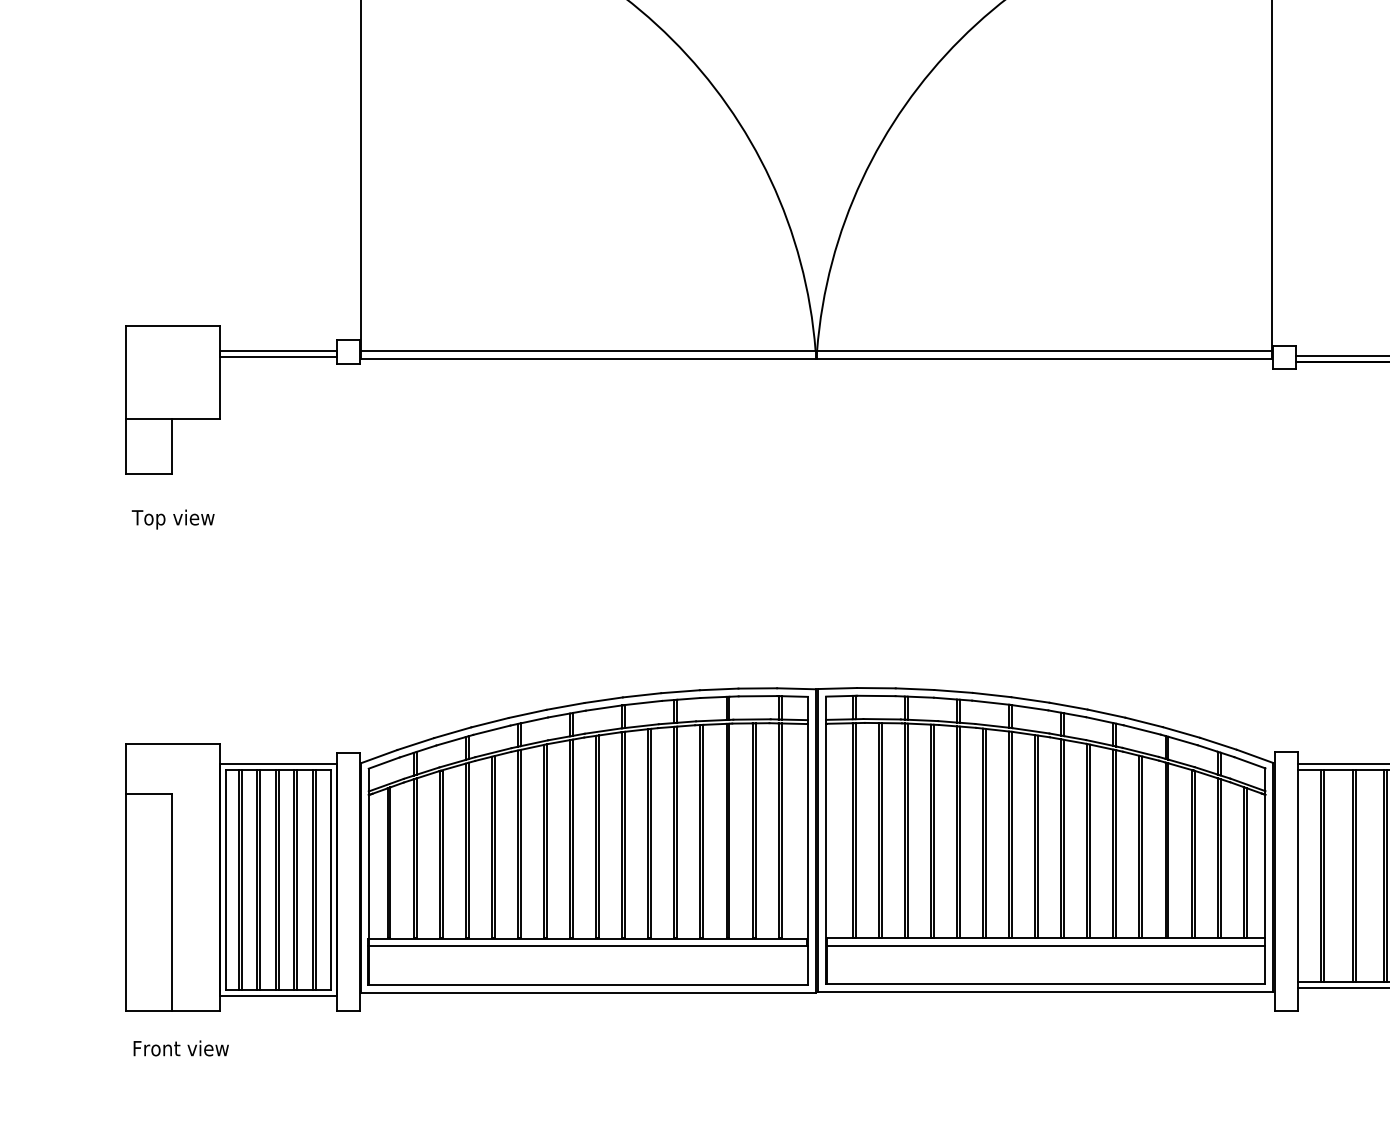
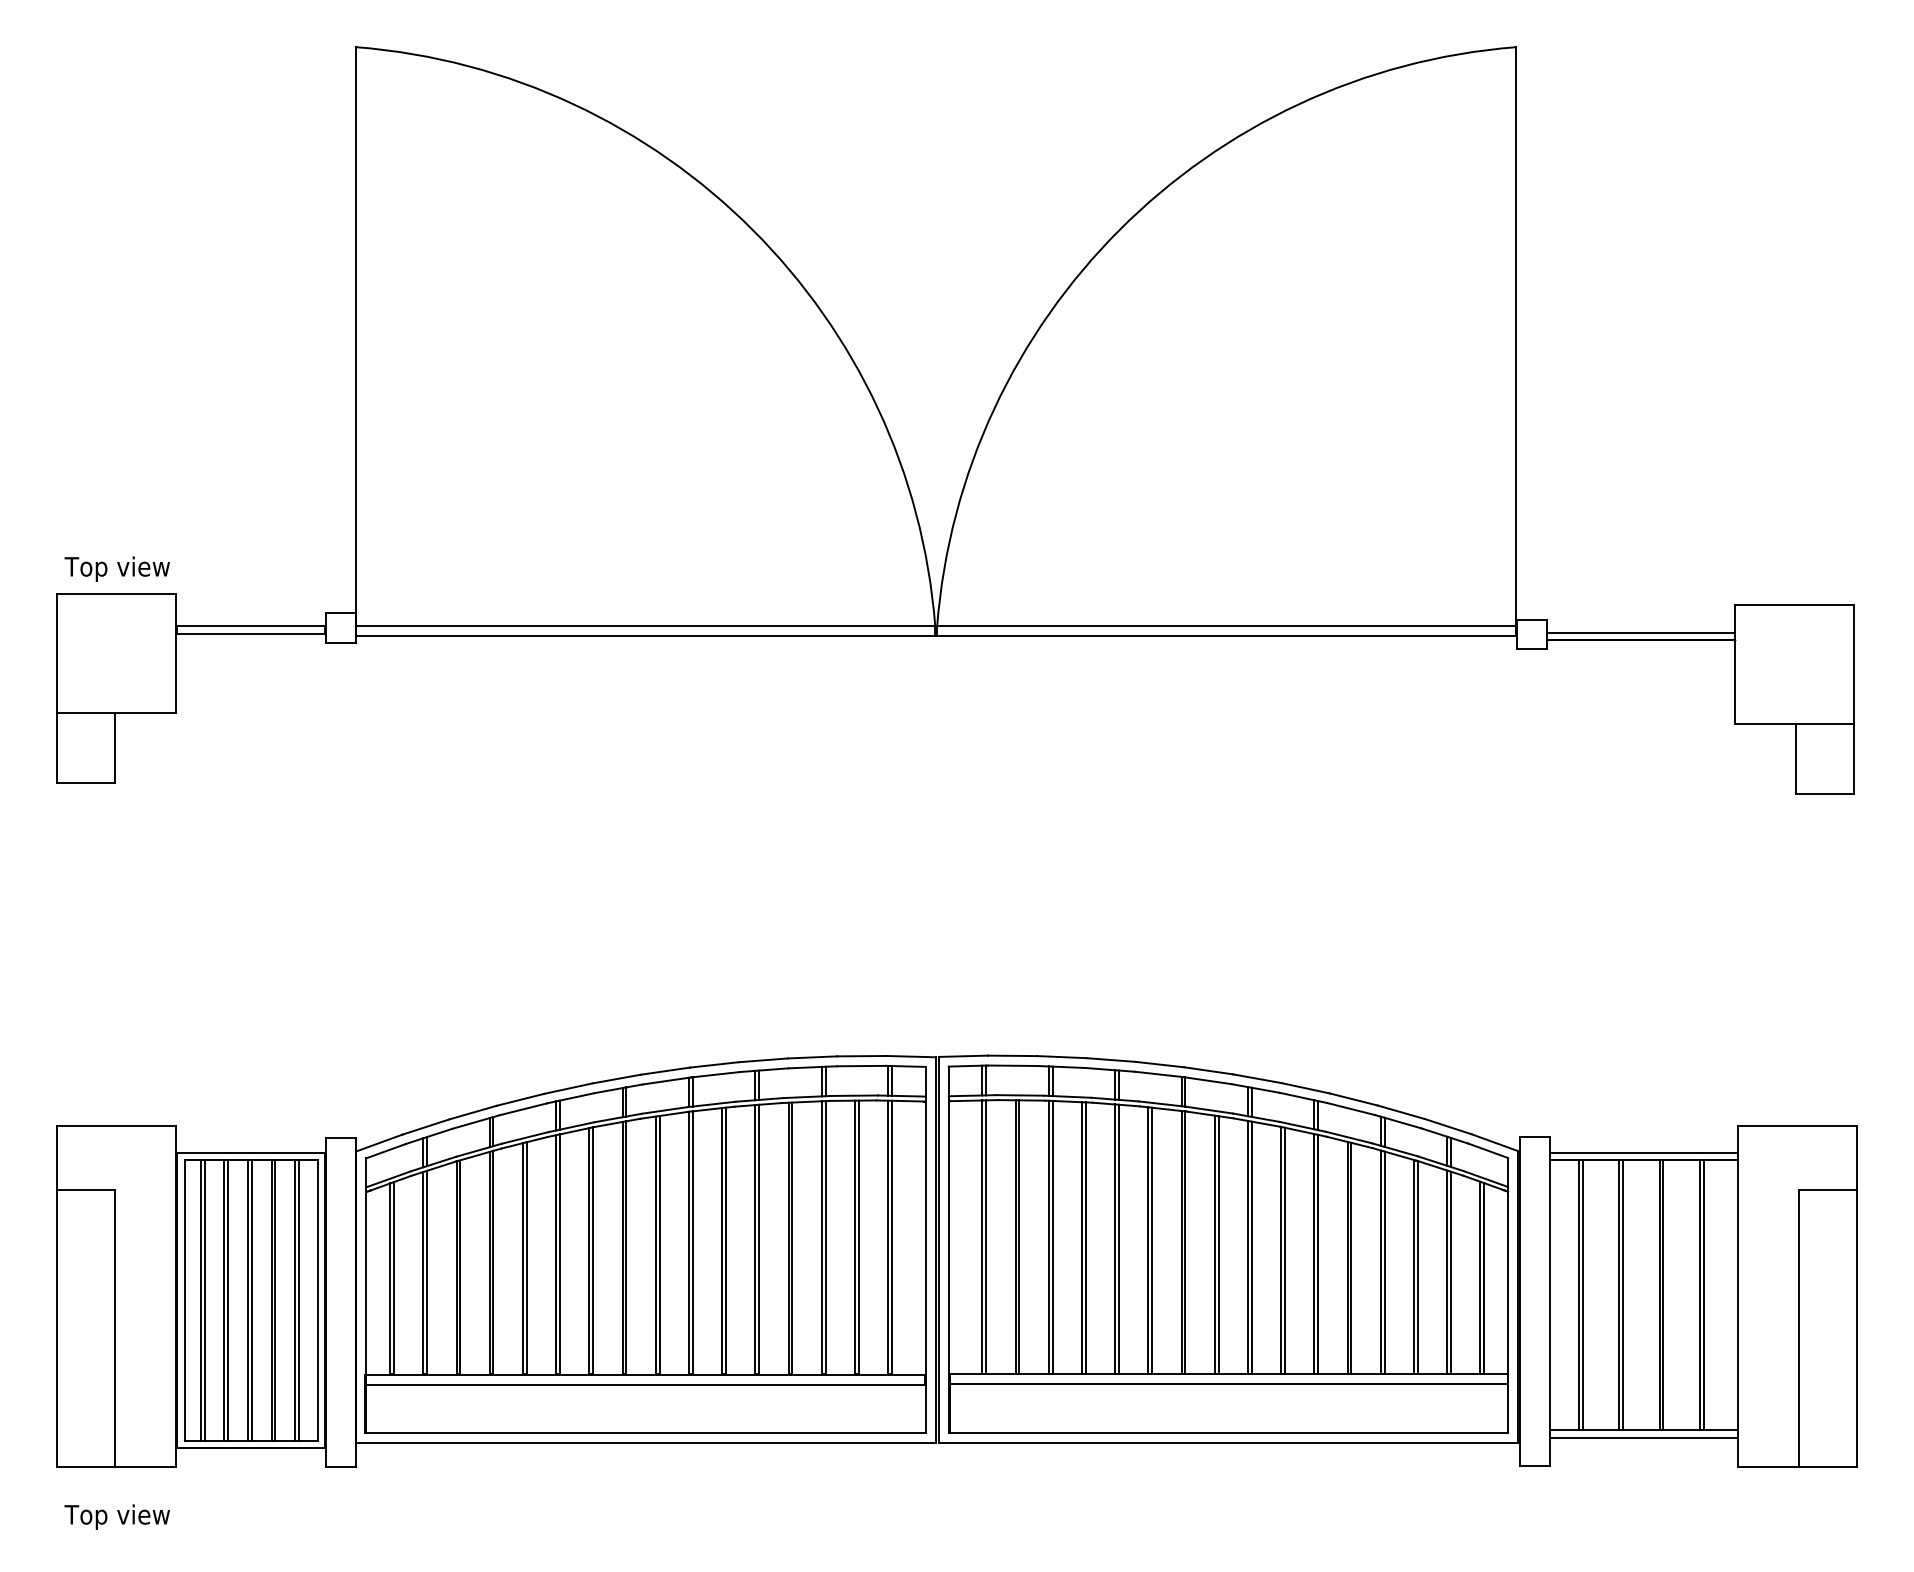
text: (172, 519) -> (116, 568), moved
text: (180, 1049) -> (126, 1516), Front view -> Top view

